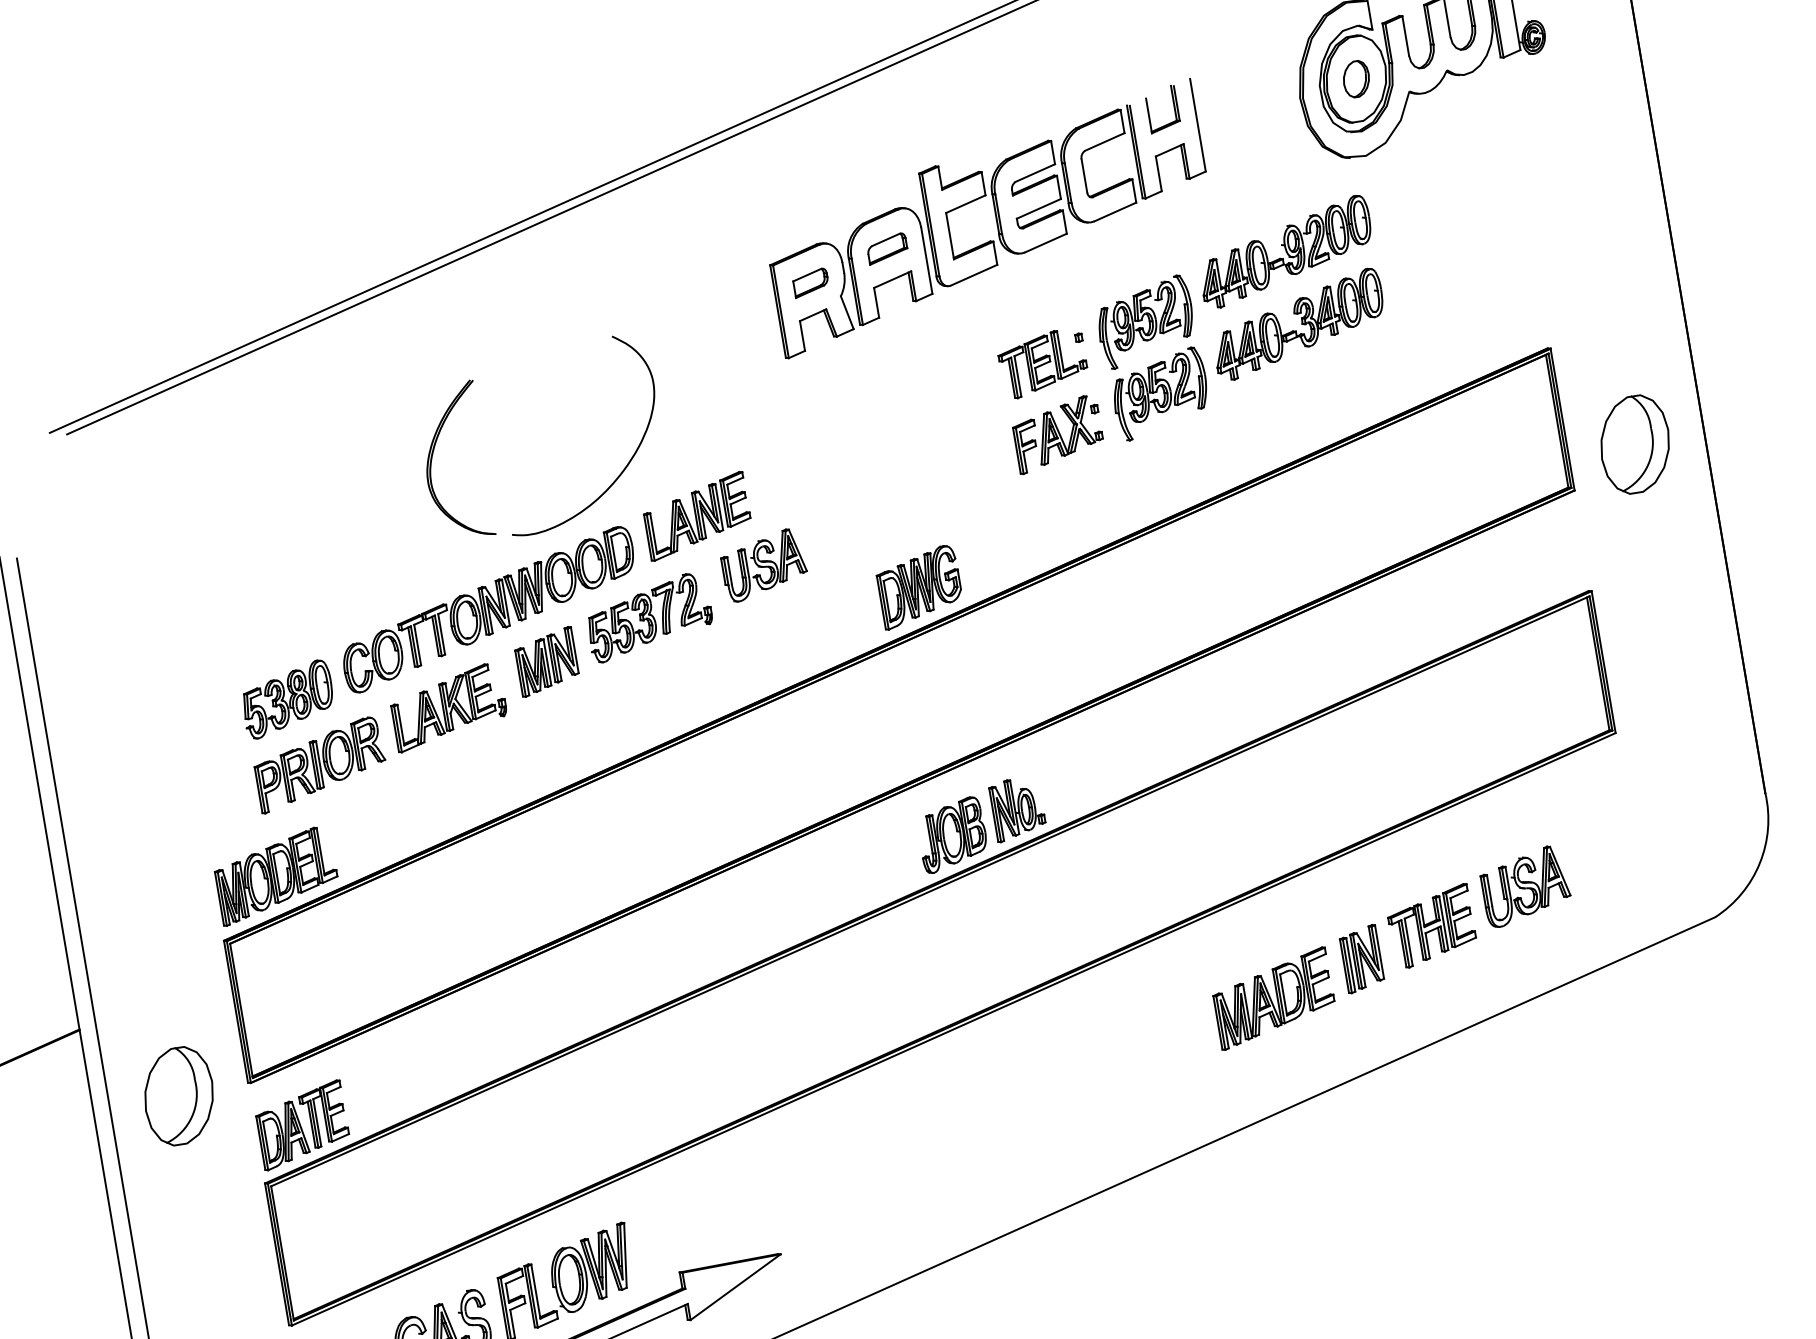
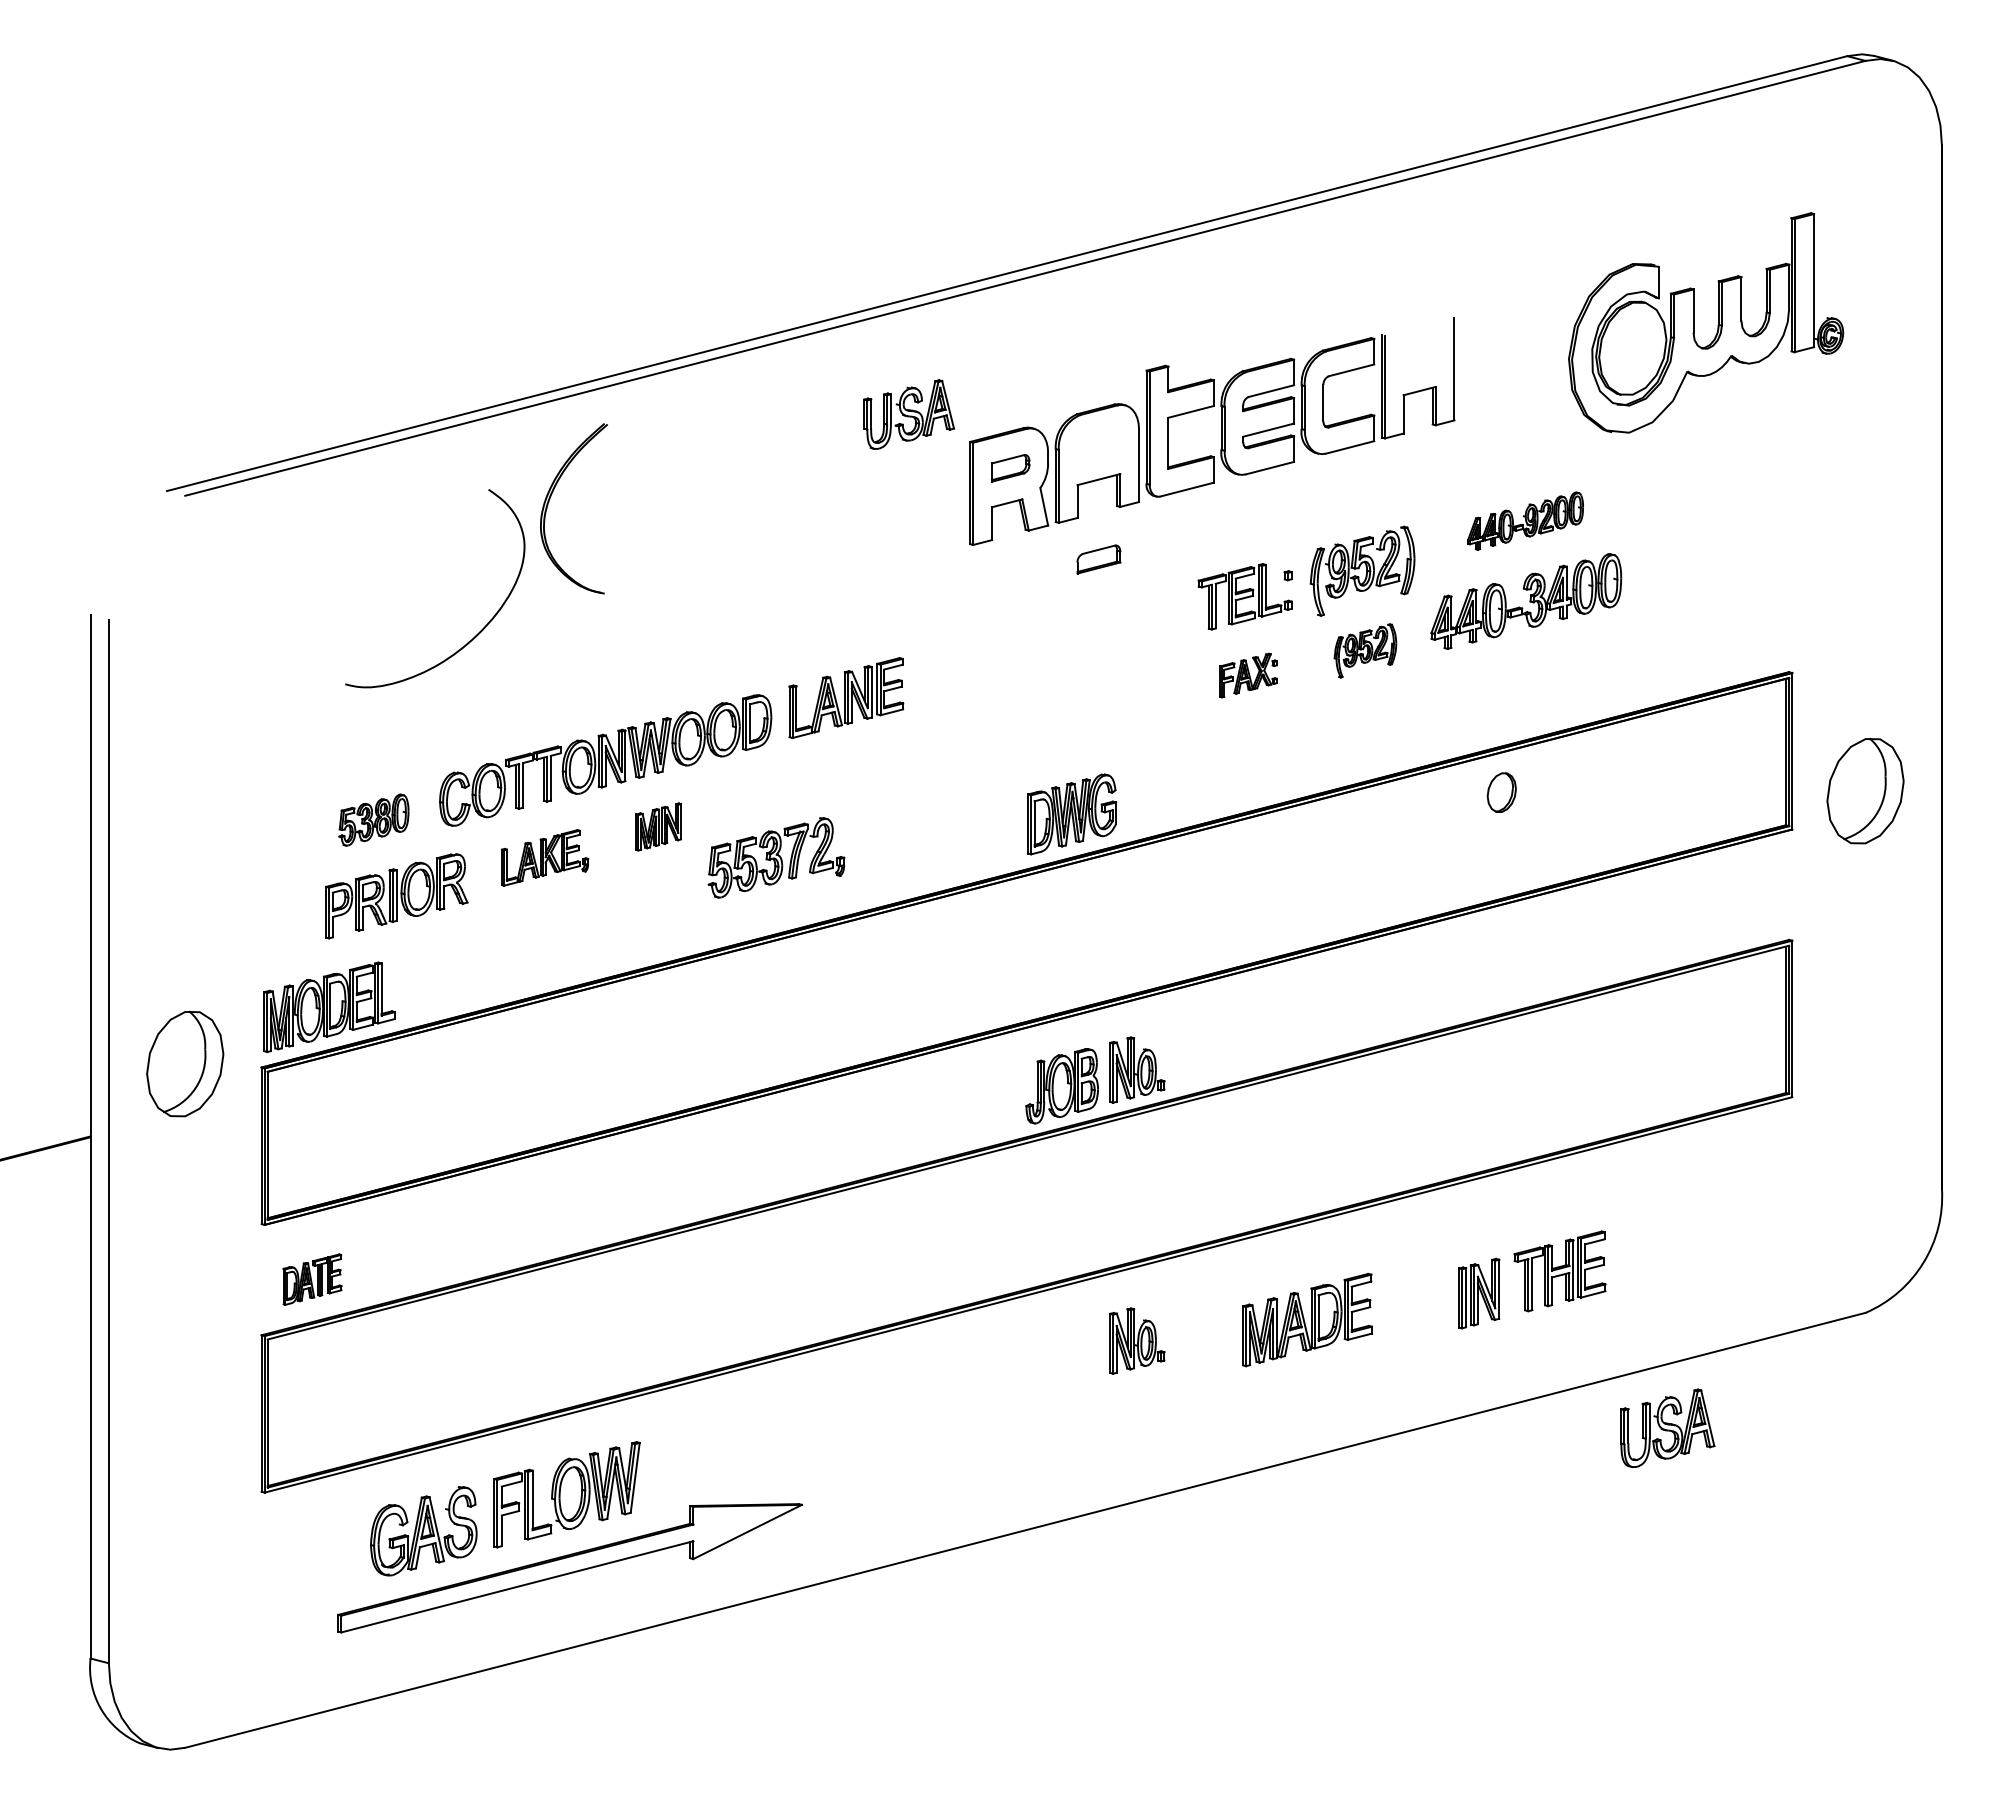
part: (1356, 79) -> (1501, 792), moved
part: (1174, 107) -> (1432, 345), removed
part: (887, 248) -> (1098, 559), moved
part: (1285, 251) -> (1525, 520), size x0.6
part: (1160, 393) -> (1365, 650), size x0.6
part: (1058, 434) -> (1248, 675), size x0.6
part: (432, 457) -> (550, 499), moved
curve: (625, 466) -> (479, 631), moved
part: (763, 565) -> (908, 414), moved
part: (649, 617) -> (776, 857), moved
part: (546, 661) -> (658, 826), size x0.7
part: (287, 698) -> (373, 819), size x0.7
part: (448, 707) -> (544, 857), size x0.7
part: (1525, 885) -> (1667, 1427), moved
part: (1273, 998) -> (1307, 1319), moved
part: (1059, 1053) -> (1137, 1340), added
part: (179, 1095) -> (185, 1063), moved
part: (302, 1125) -> (312, 1279), size x0.6

